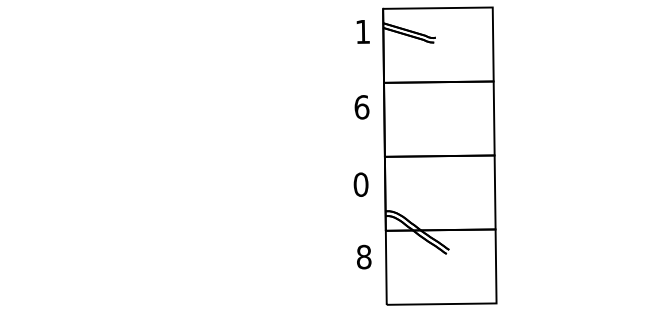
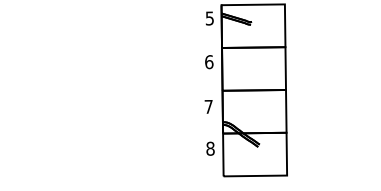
text: (362, 31) -> (209, 18), 1 -> 5
text: (360, 184) -> (208, 106), 0 -> 7

